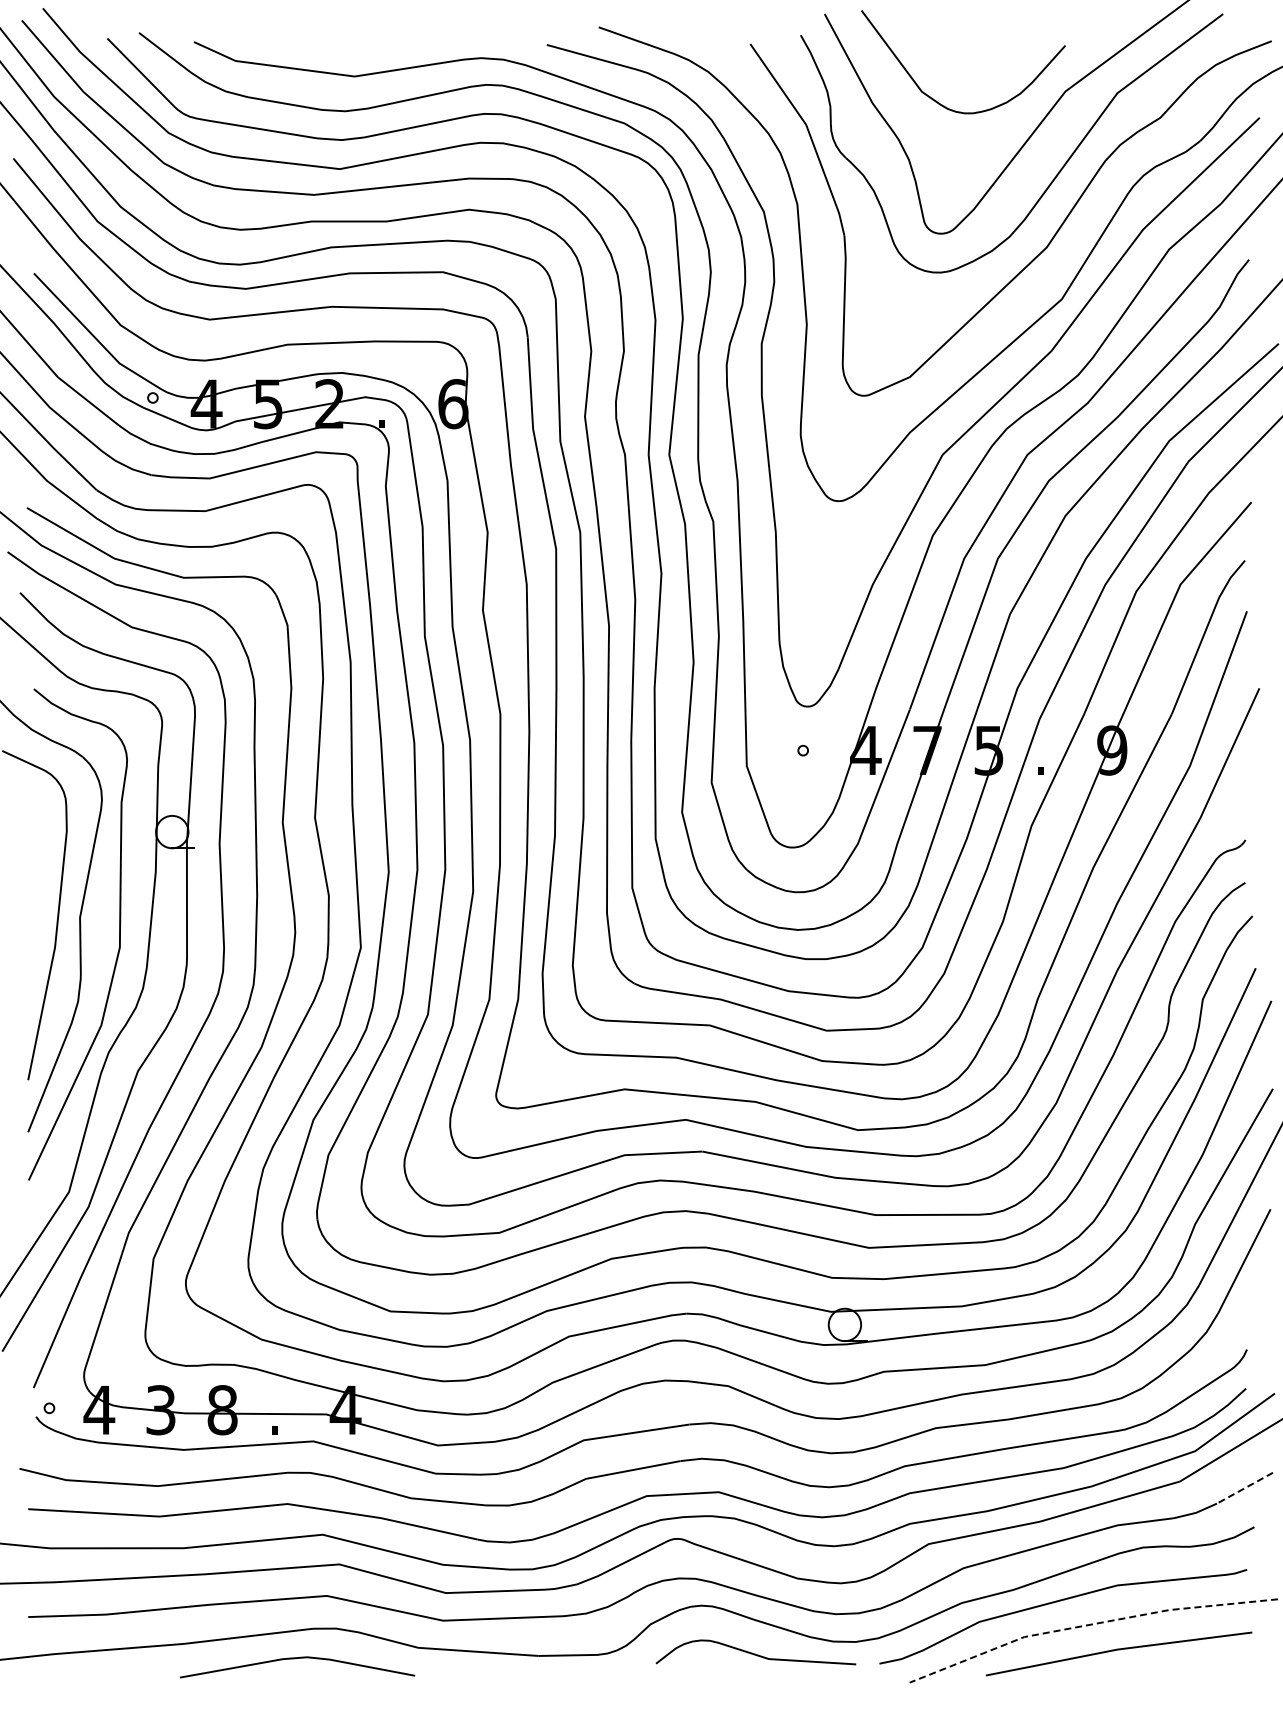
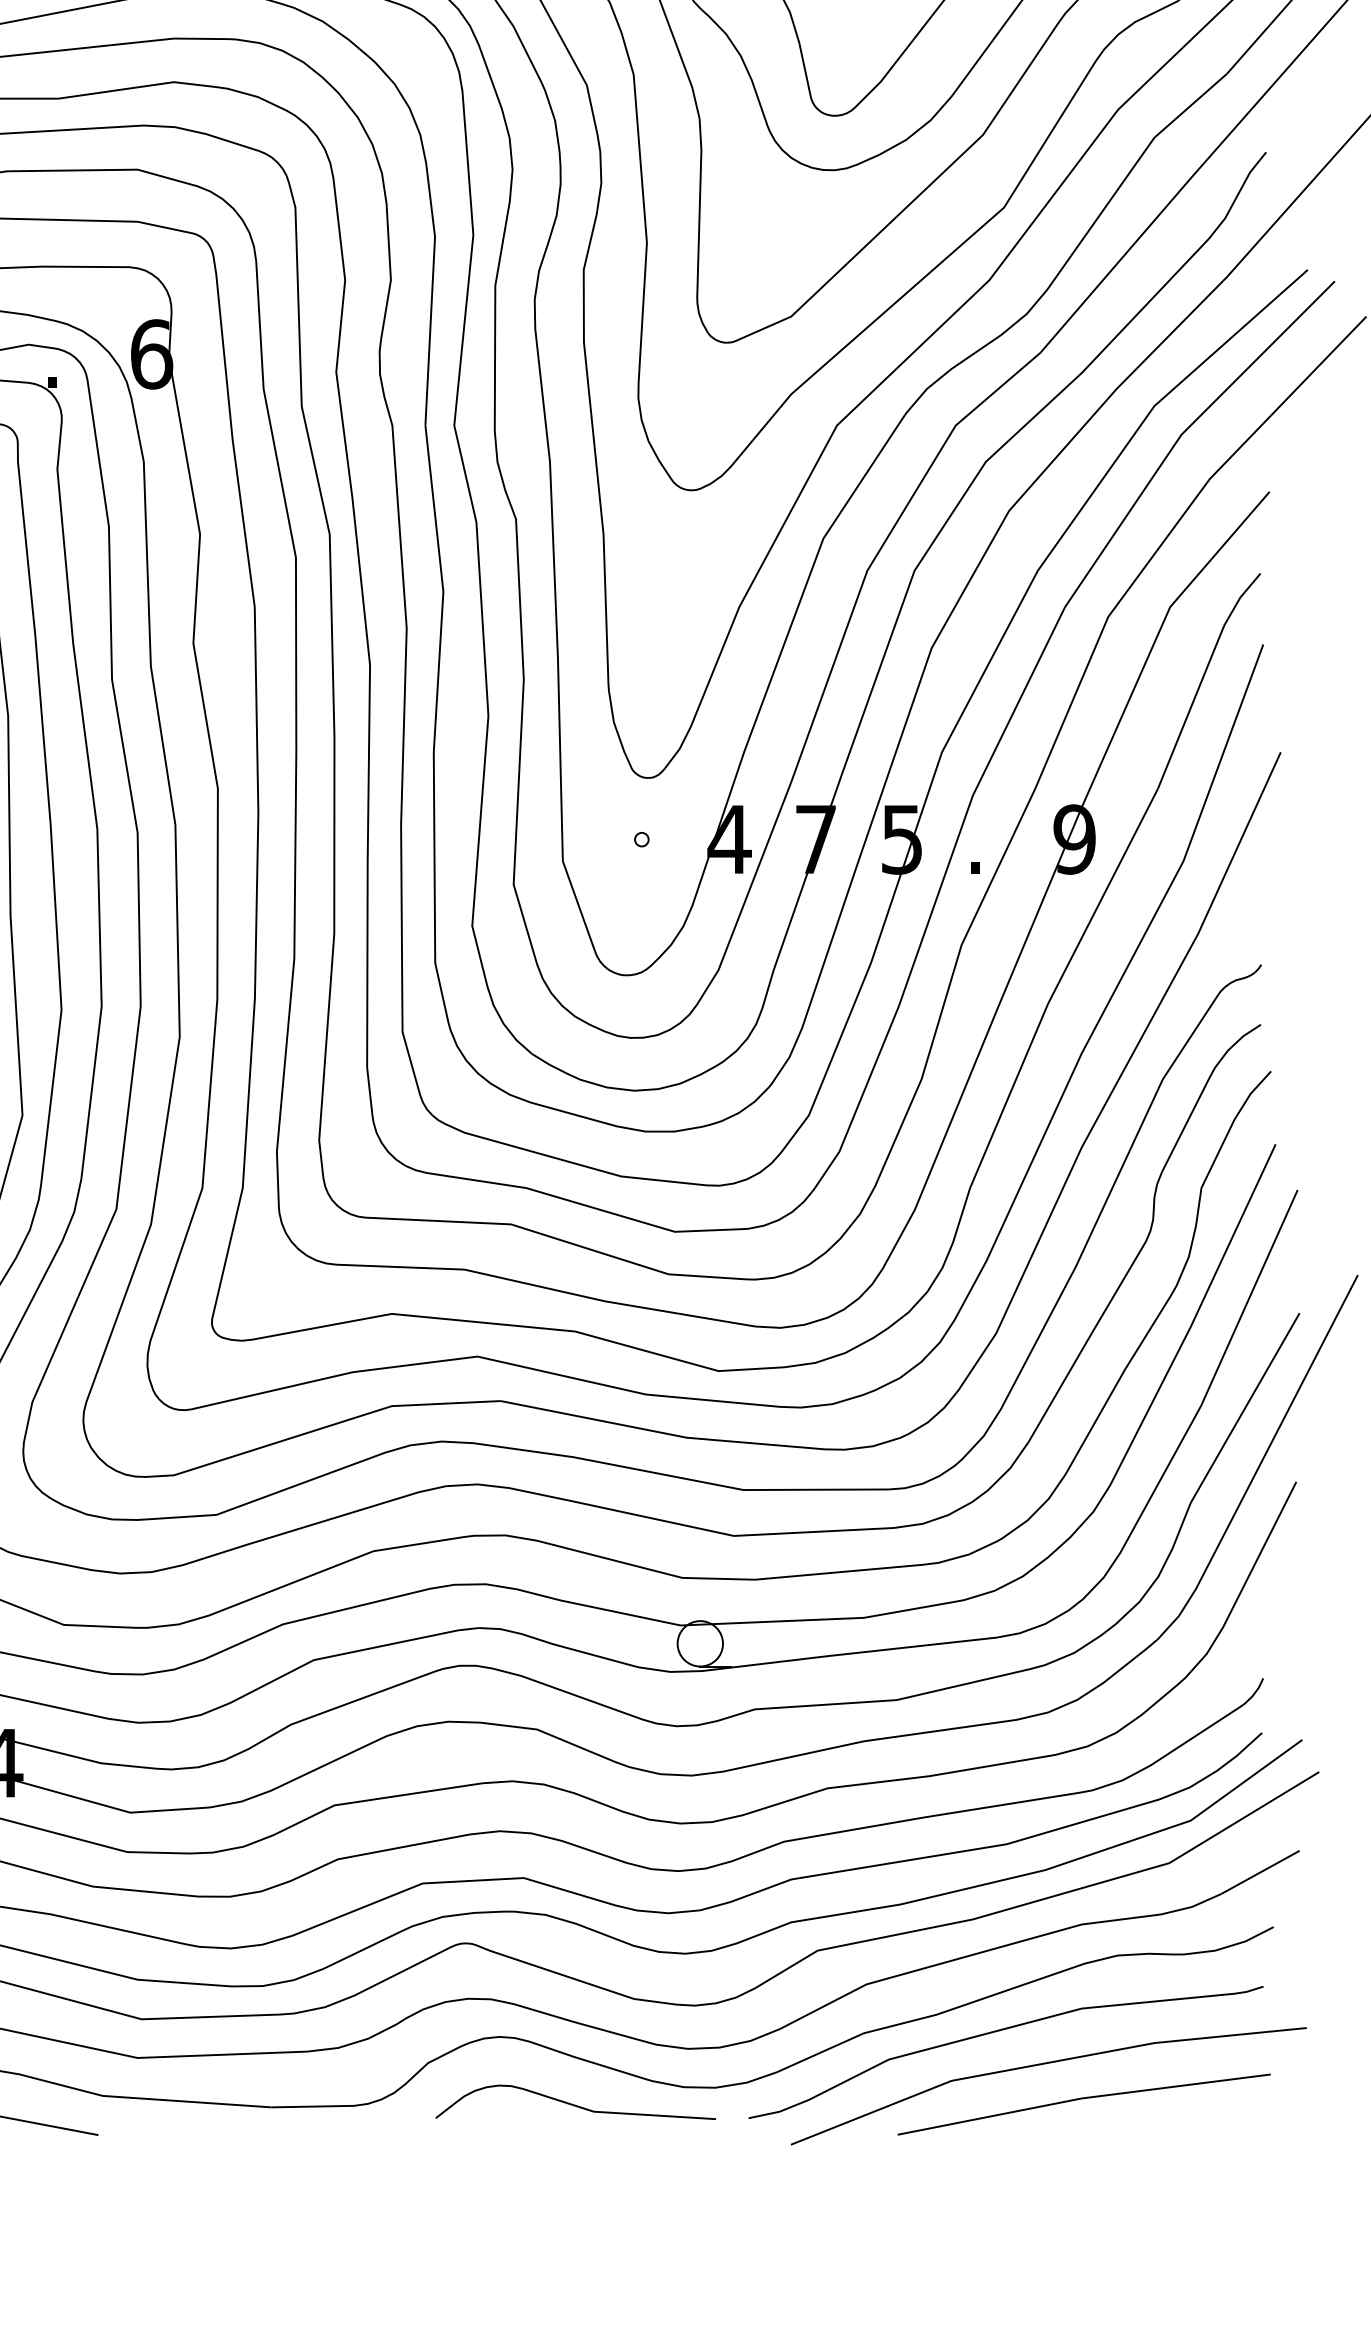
line: (1244, 1488) -> (1259, 1872), dashed -> solid
line: (1089, 1624) -> (1042, 2063), dashed -> solid

